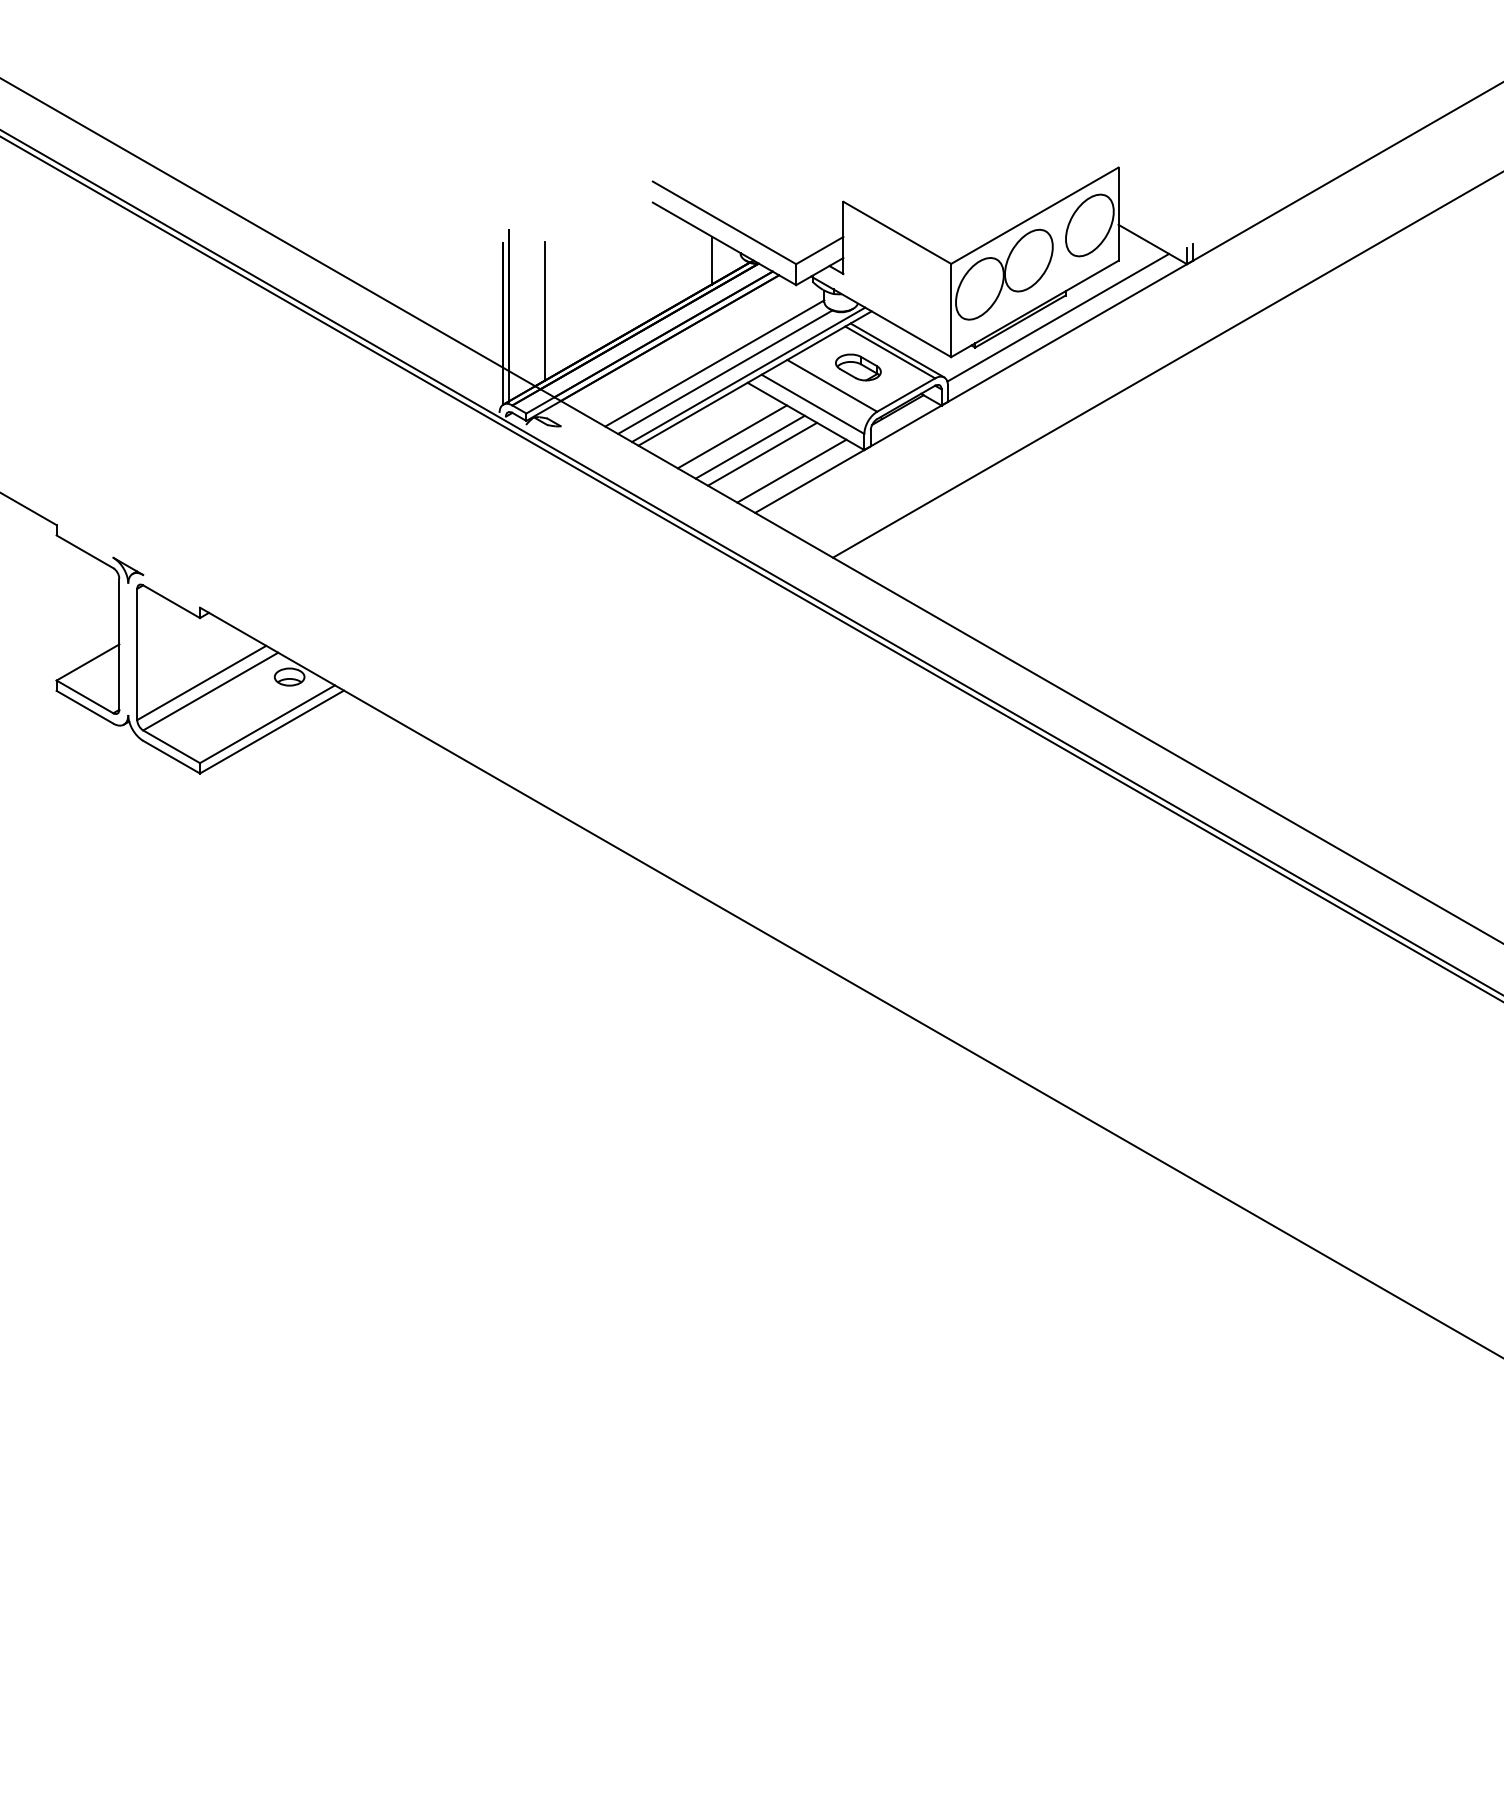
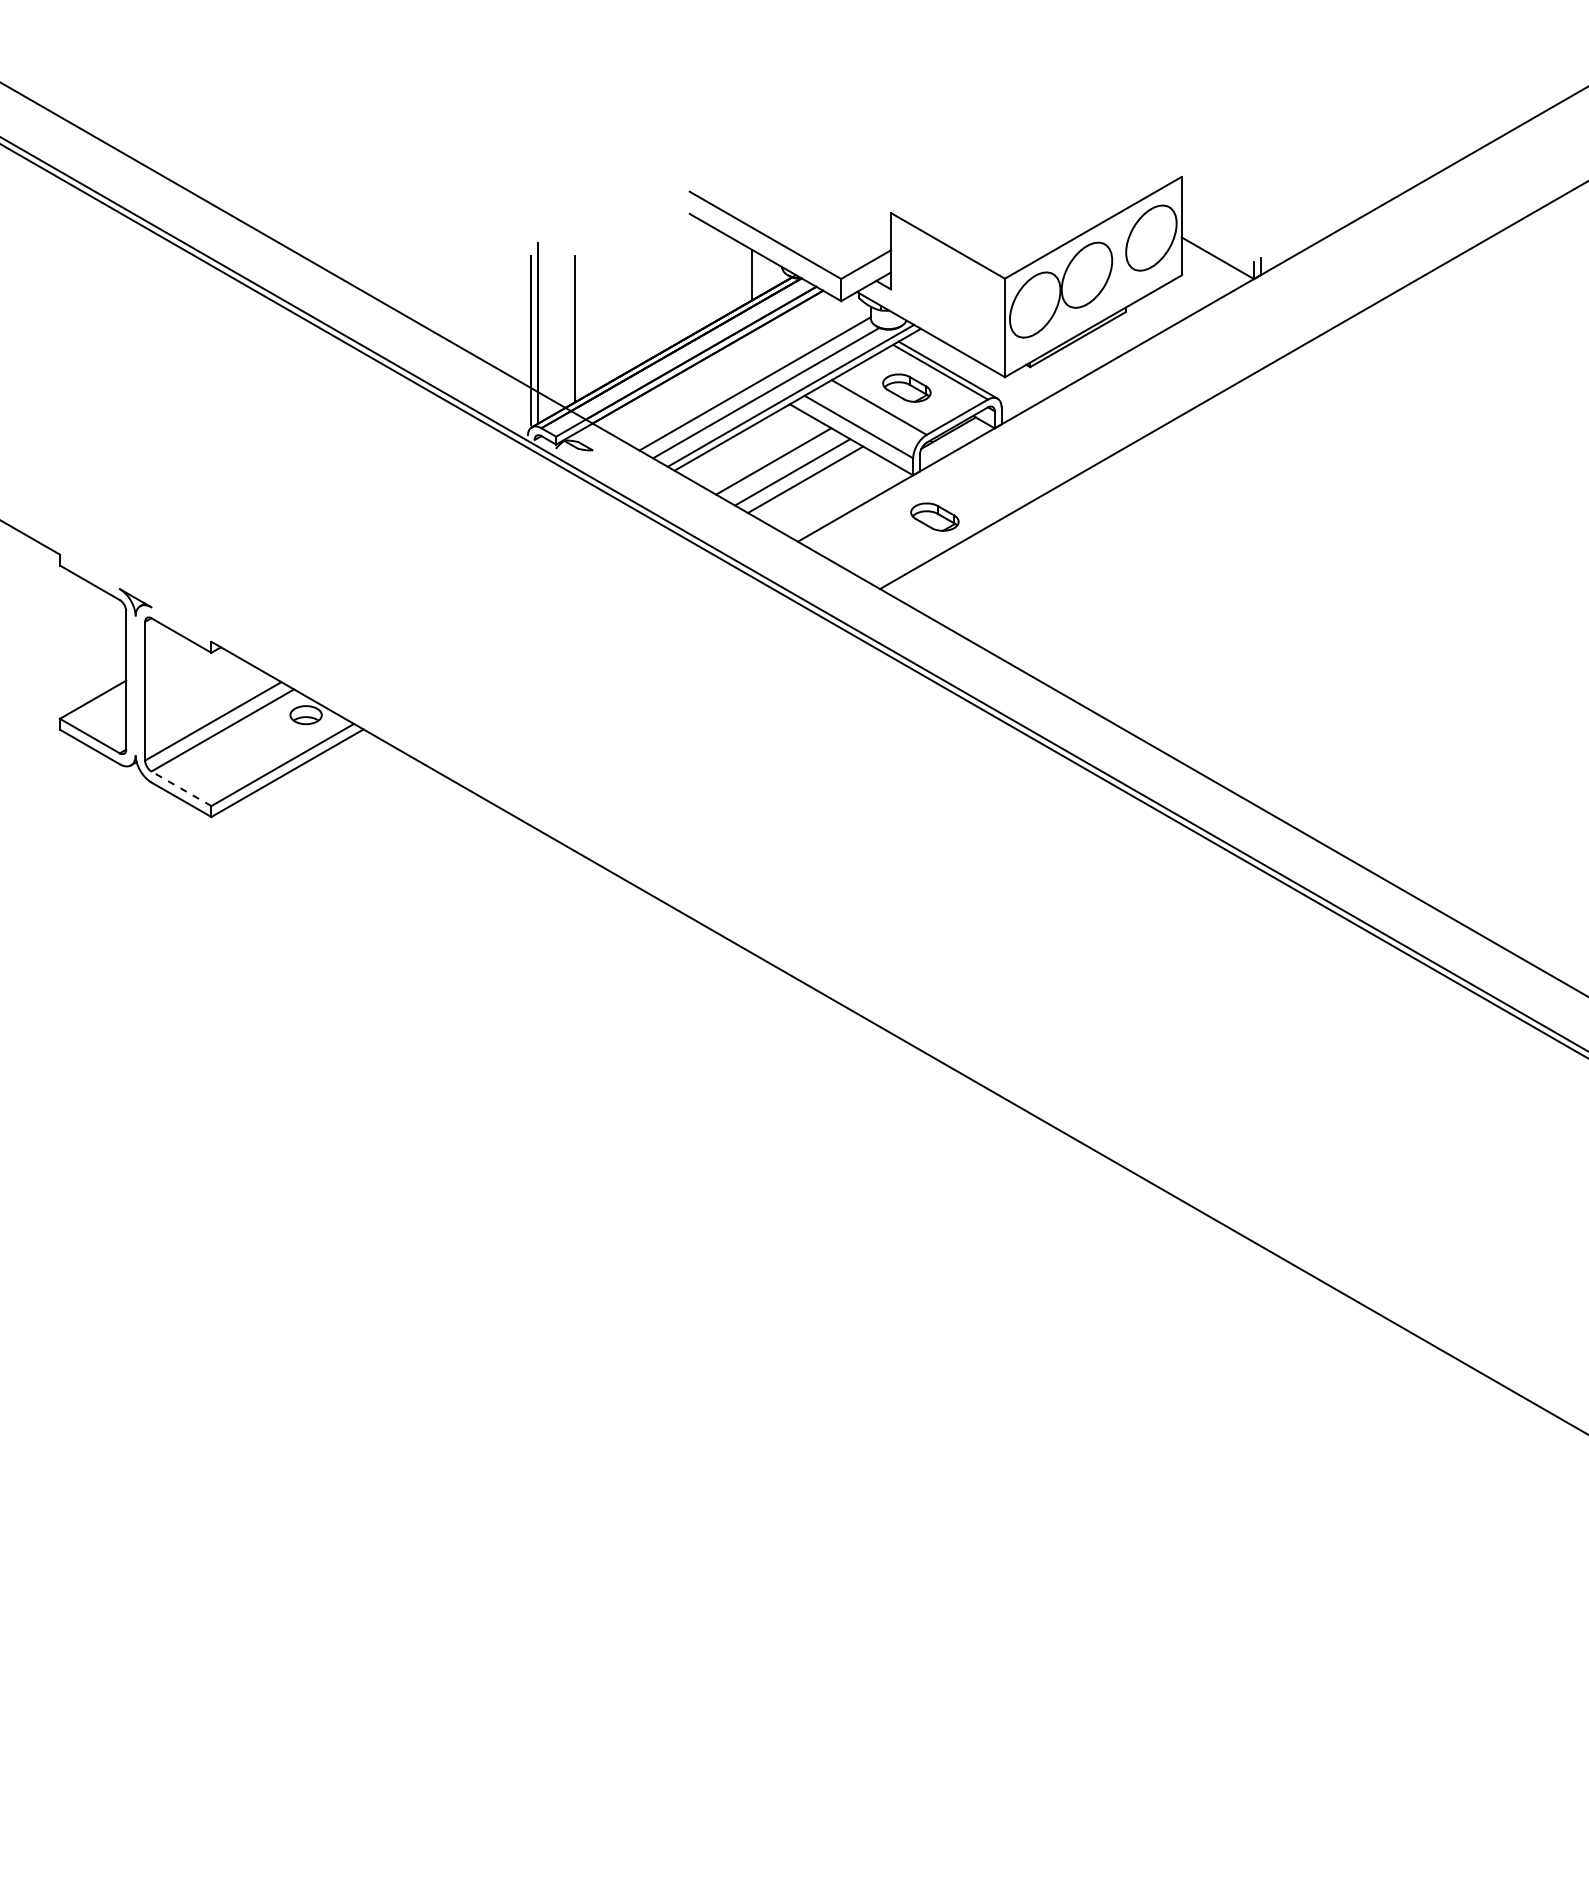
line: (1057, 317) -> (1117, 335), removed
line: (791, 471) -> (836, 497), removed
part: (884, 489) -> (934, 516), added
line: (171, 746) -> (181, 788), solid -> dashed

